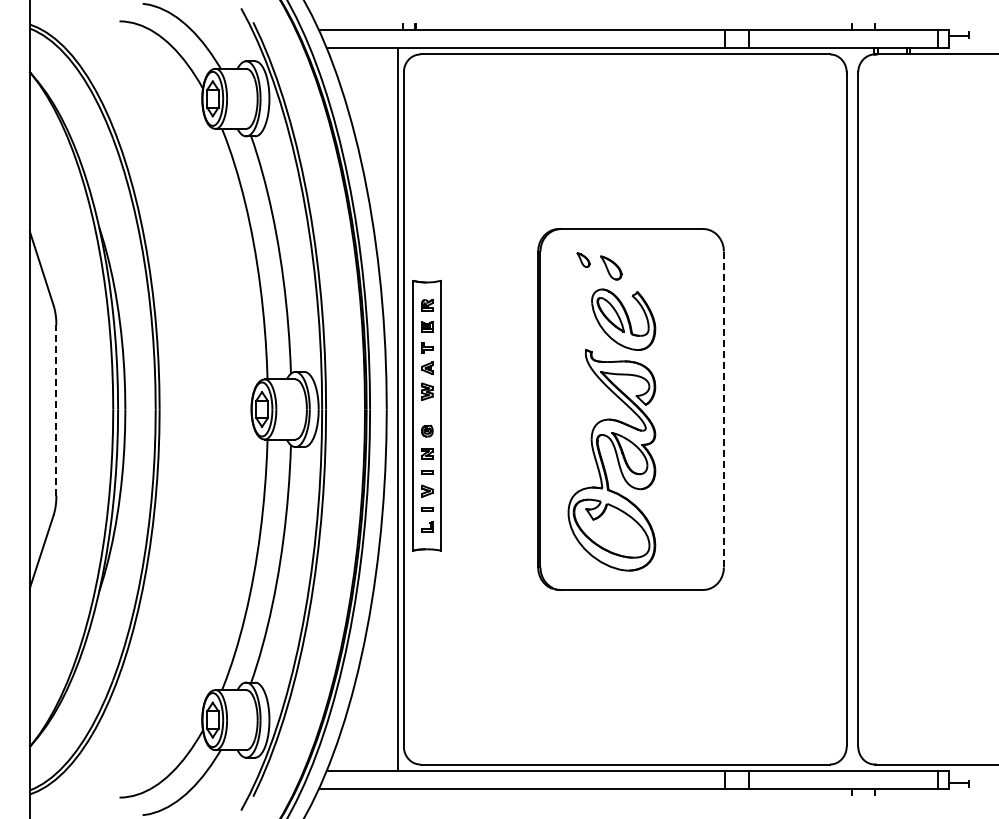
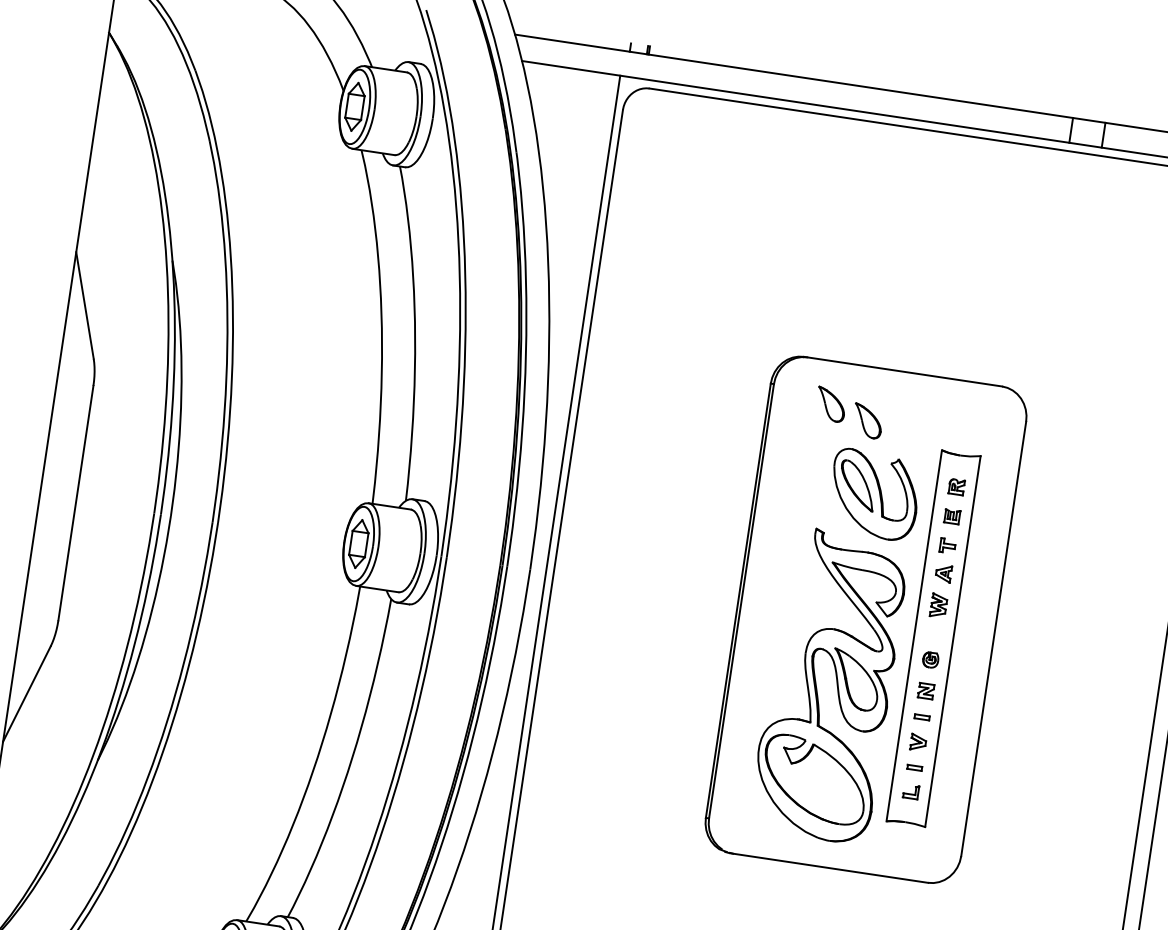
part: (583, 259) -> (831, 403), size x1.67
line: (56, 409) -> (76, 501), dashed -> solid
line: (723, 409) -> (993, 638), dashed -> solid
part: (426, 415) -> (932, 638), moved

